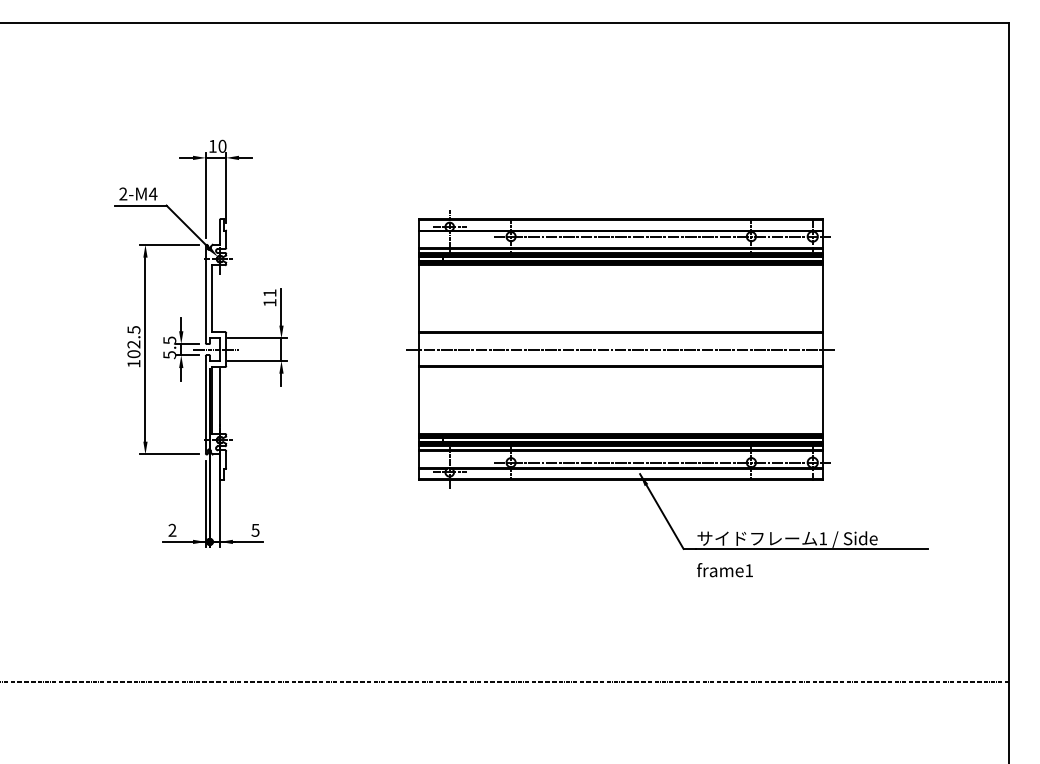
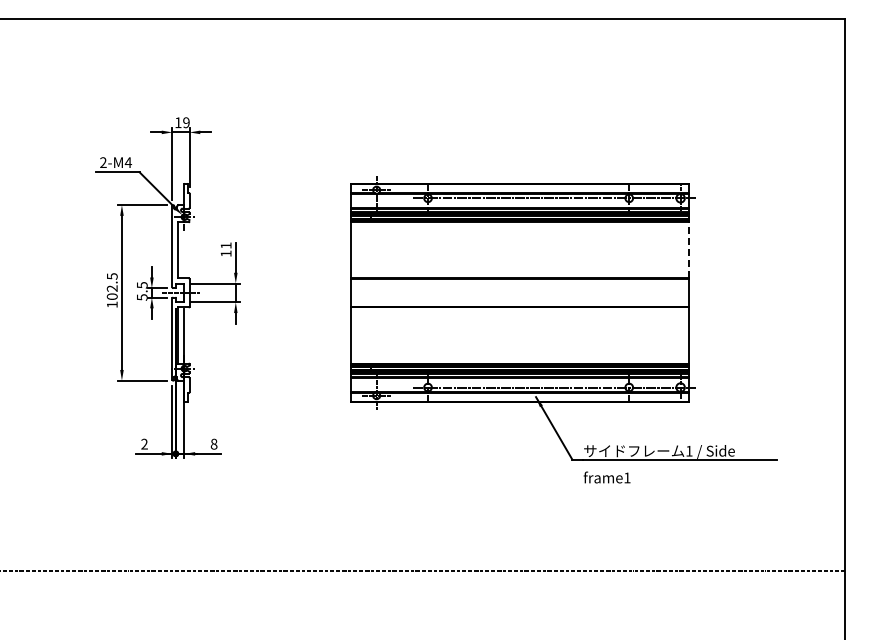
text: (222, 146) -> (186, 122), 10 -> 19
line: (823, 297) -> (689, 249), solid -> dashed
line: (620, 349) -> (519, 292), removed
text: (254, 529) -> (213, 443), 5 -> 8

